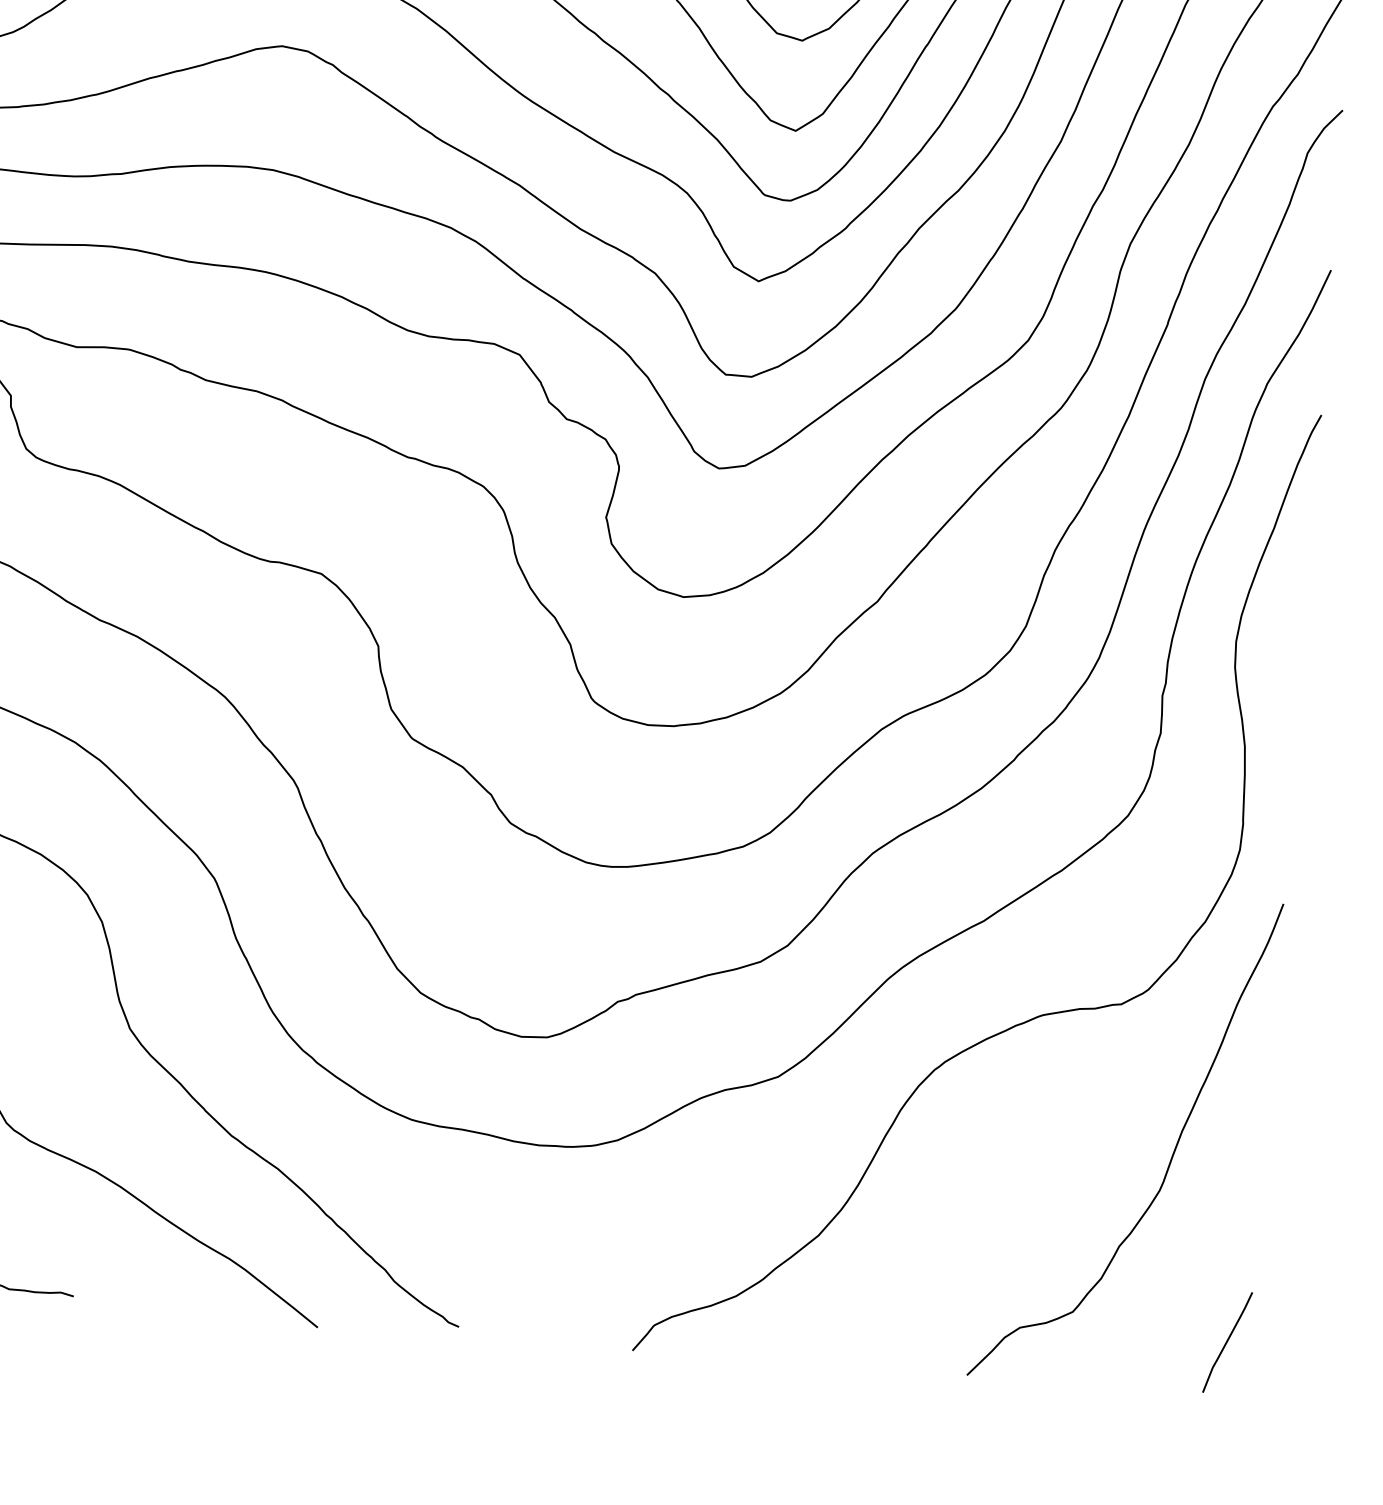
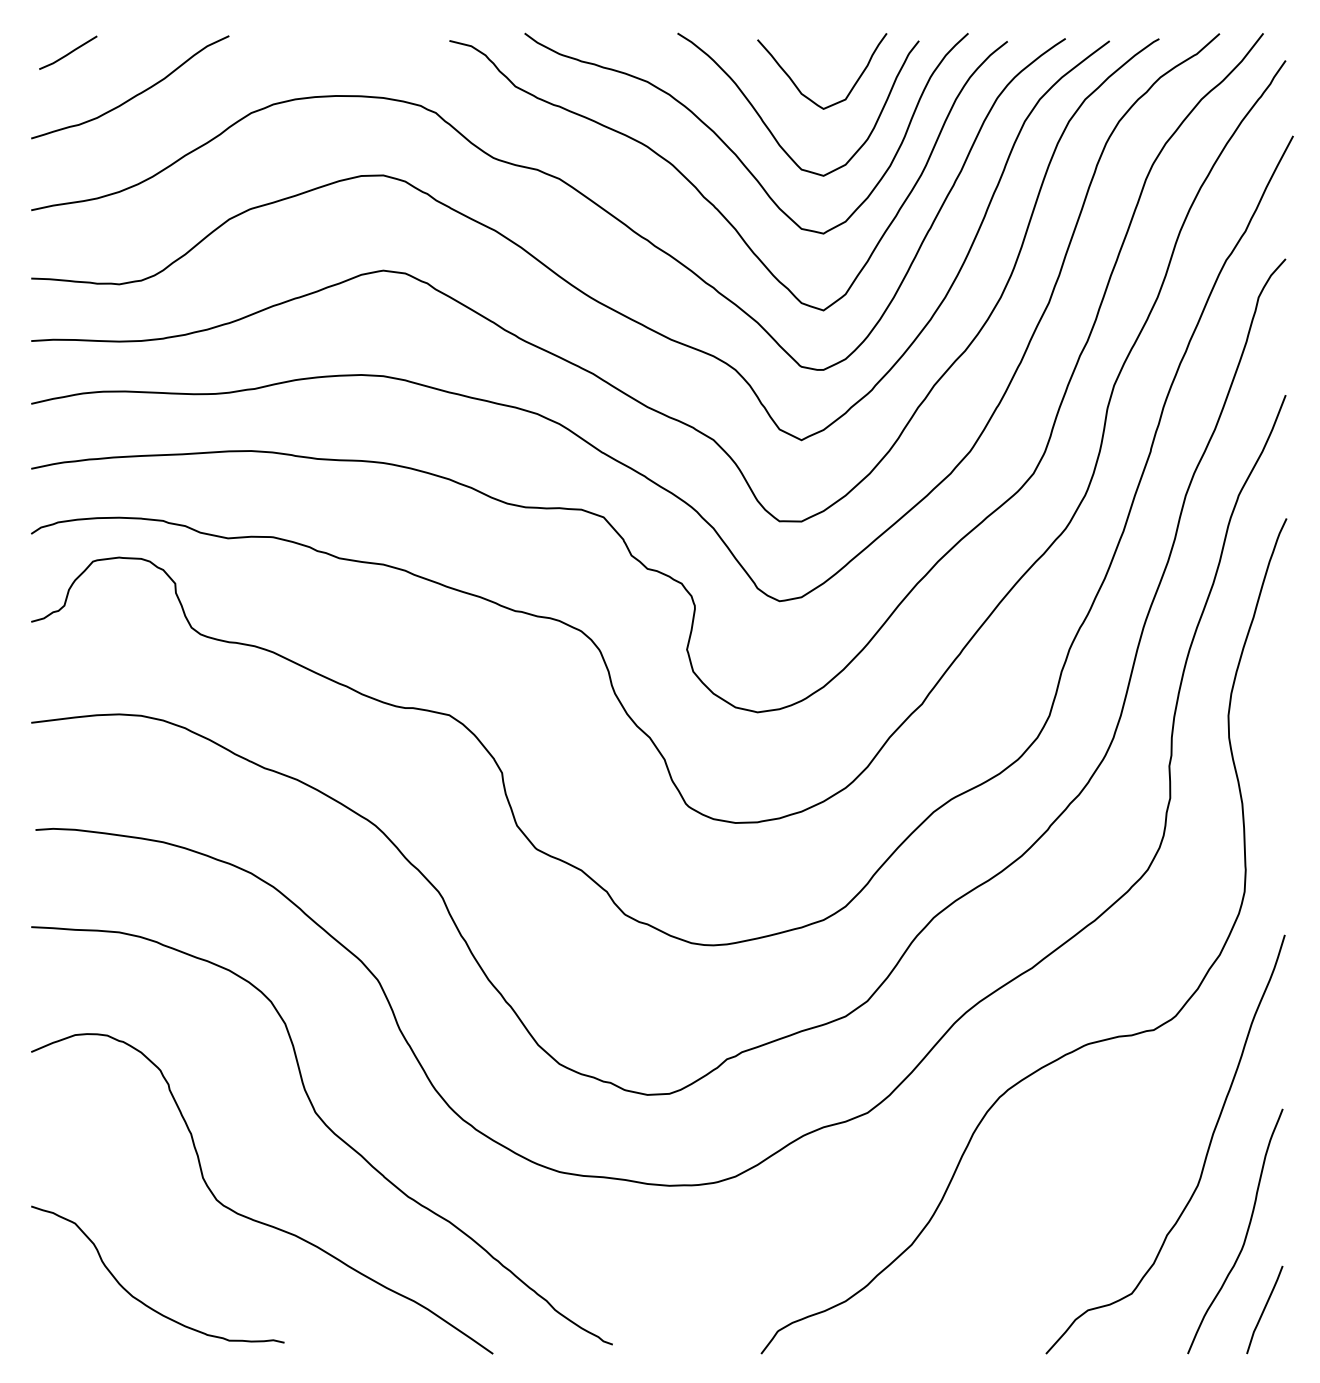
curve: (1211, 1252) -> (1245, 1234), added

